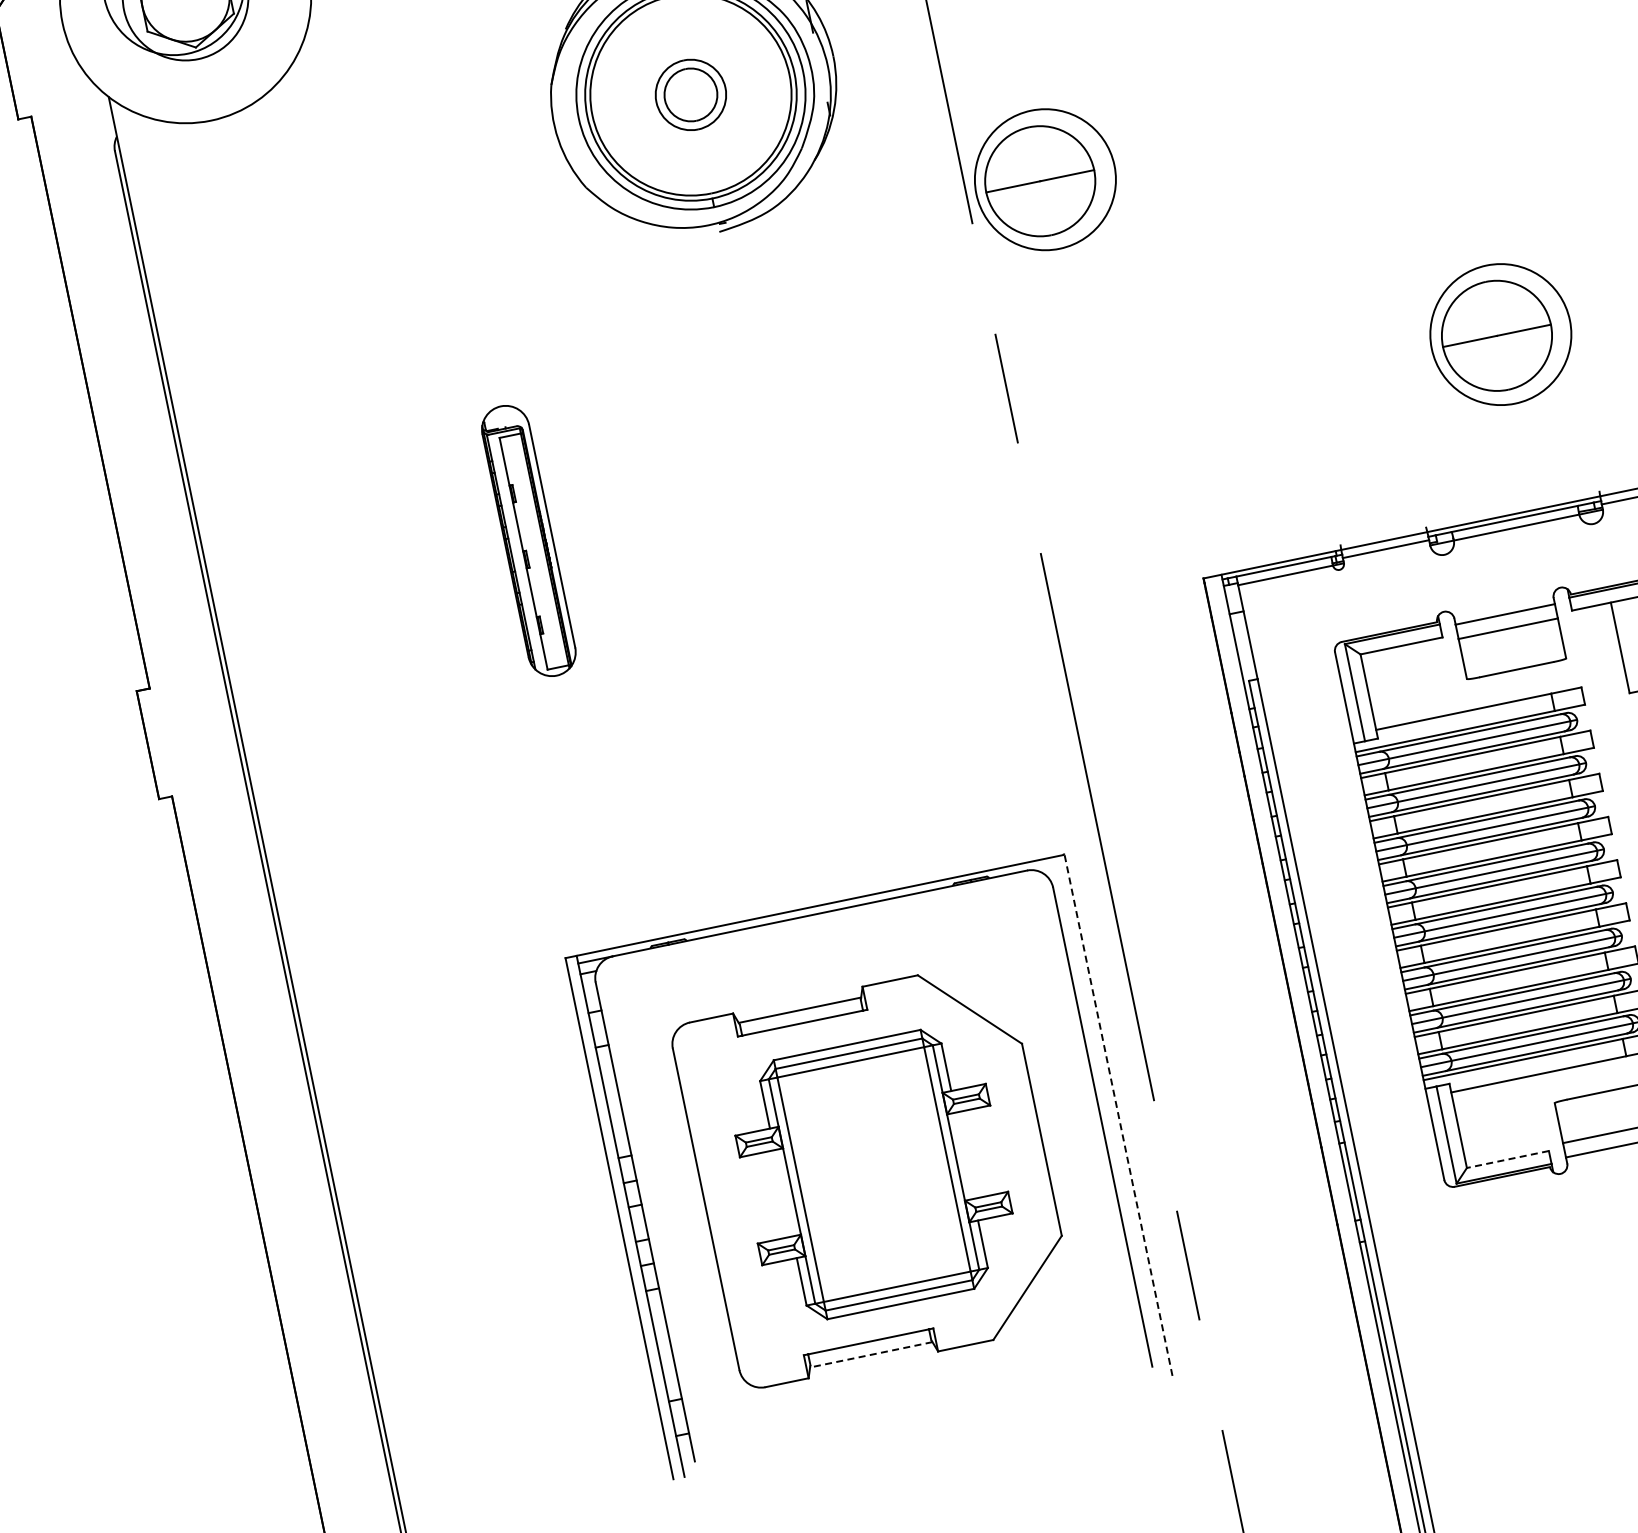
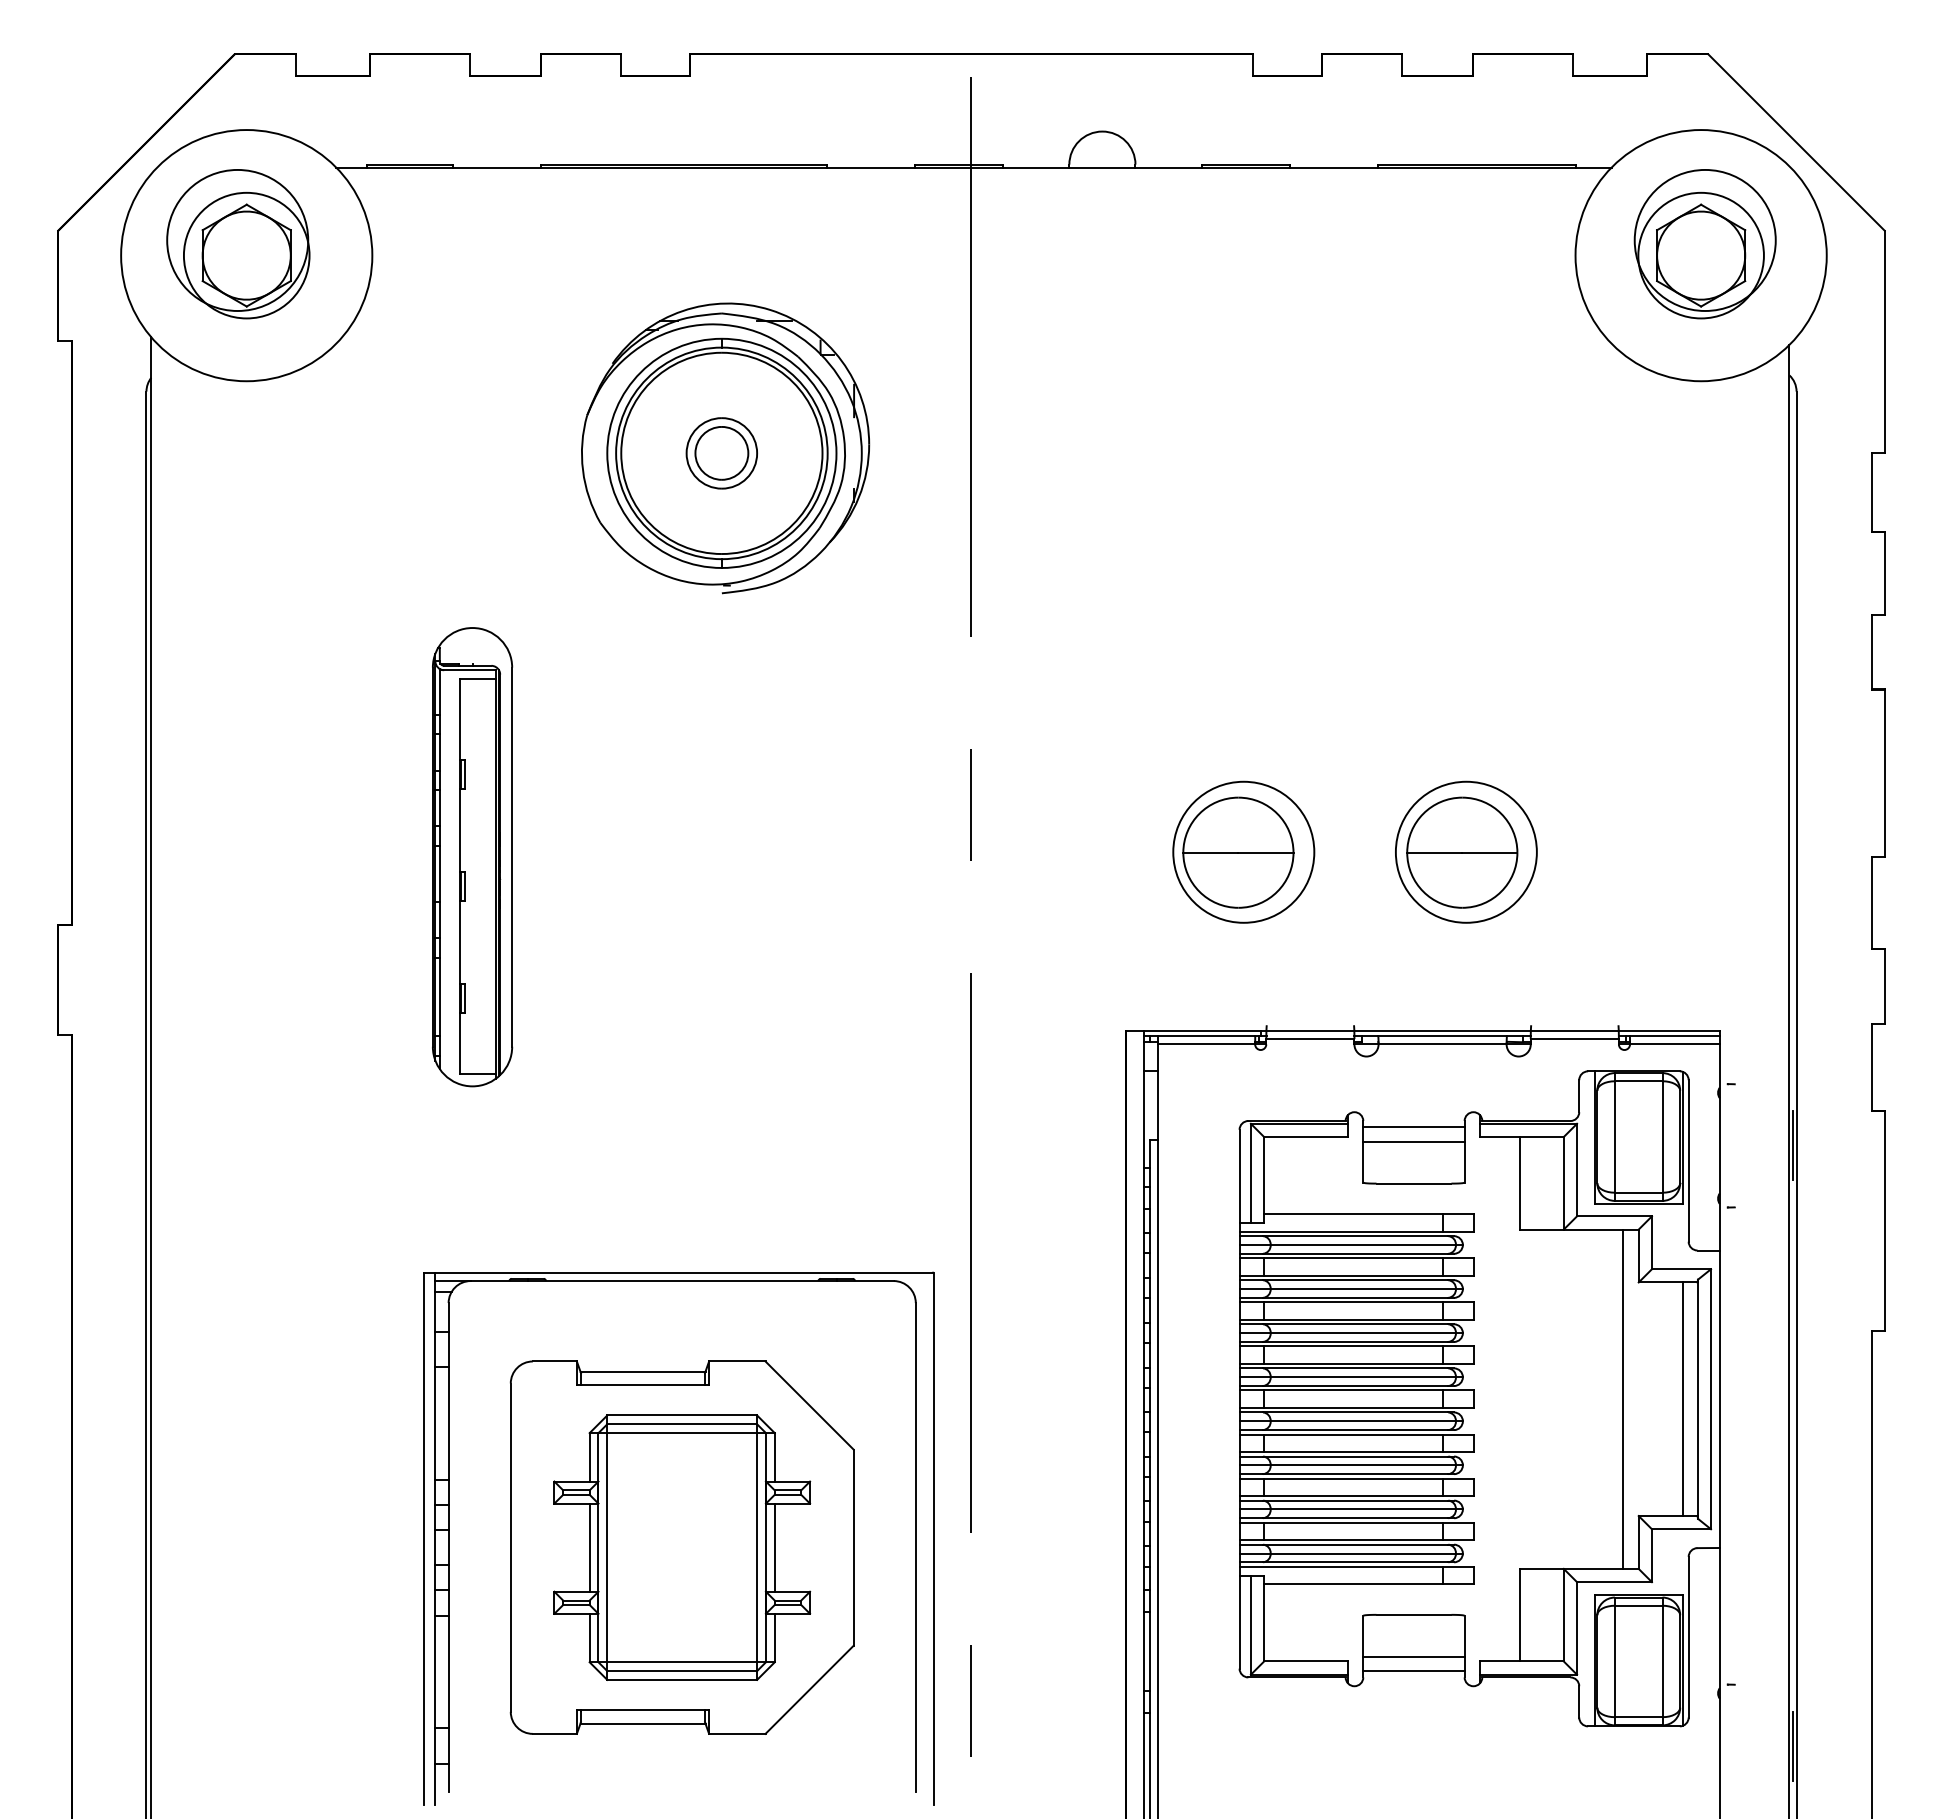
part: (1044, 179) -> (1243, 851), moved
part: (528, 541) -> (472, 857), size x1.67
line: (1118, 1114) -> (933, 1538), dashed -> solid
line: (964, 1155) -> (774, 1547), added
line: (1507, 1159) -> (1305, 1661), dashed -> solid
line: (783, 1193) -> (589, 1547), added
line: (870, 1354) -> (642, 1723), dashed -> solid

